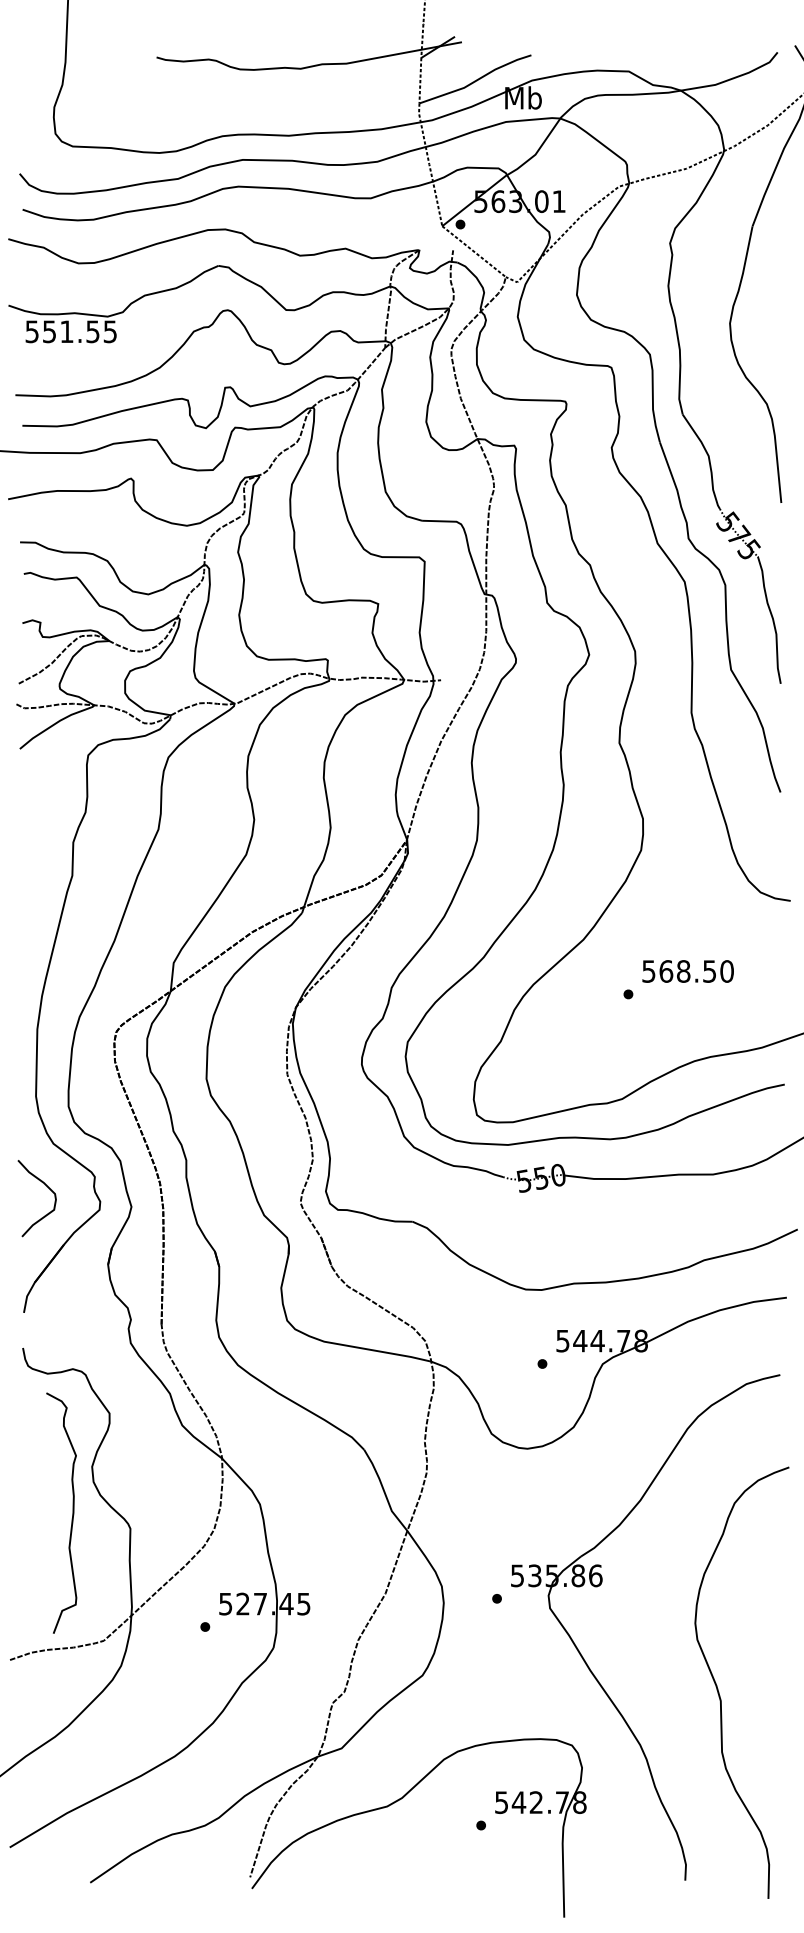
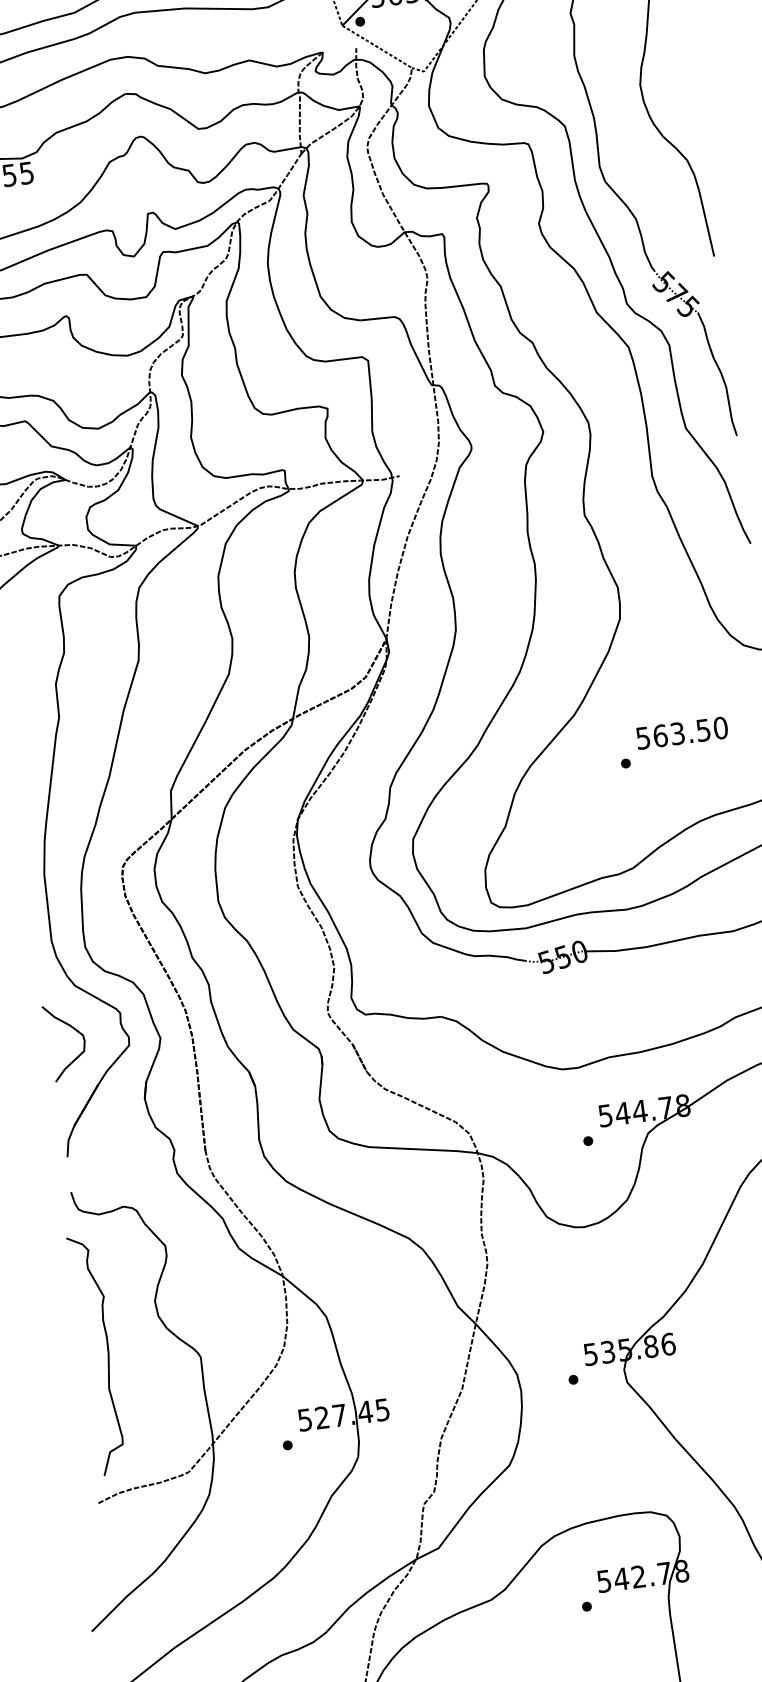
text: (683, 971) -> (677, 733), 568.50 -> 563.50
curve: (72, 1512) -> (107, 1353), moved

